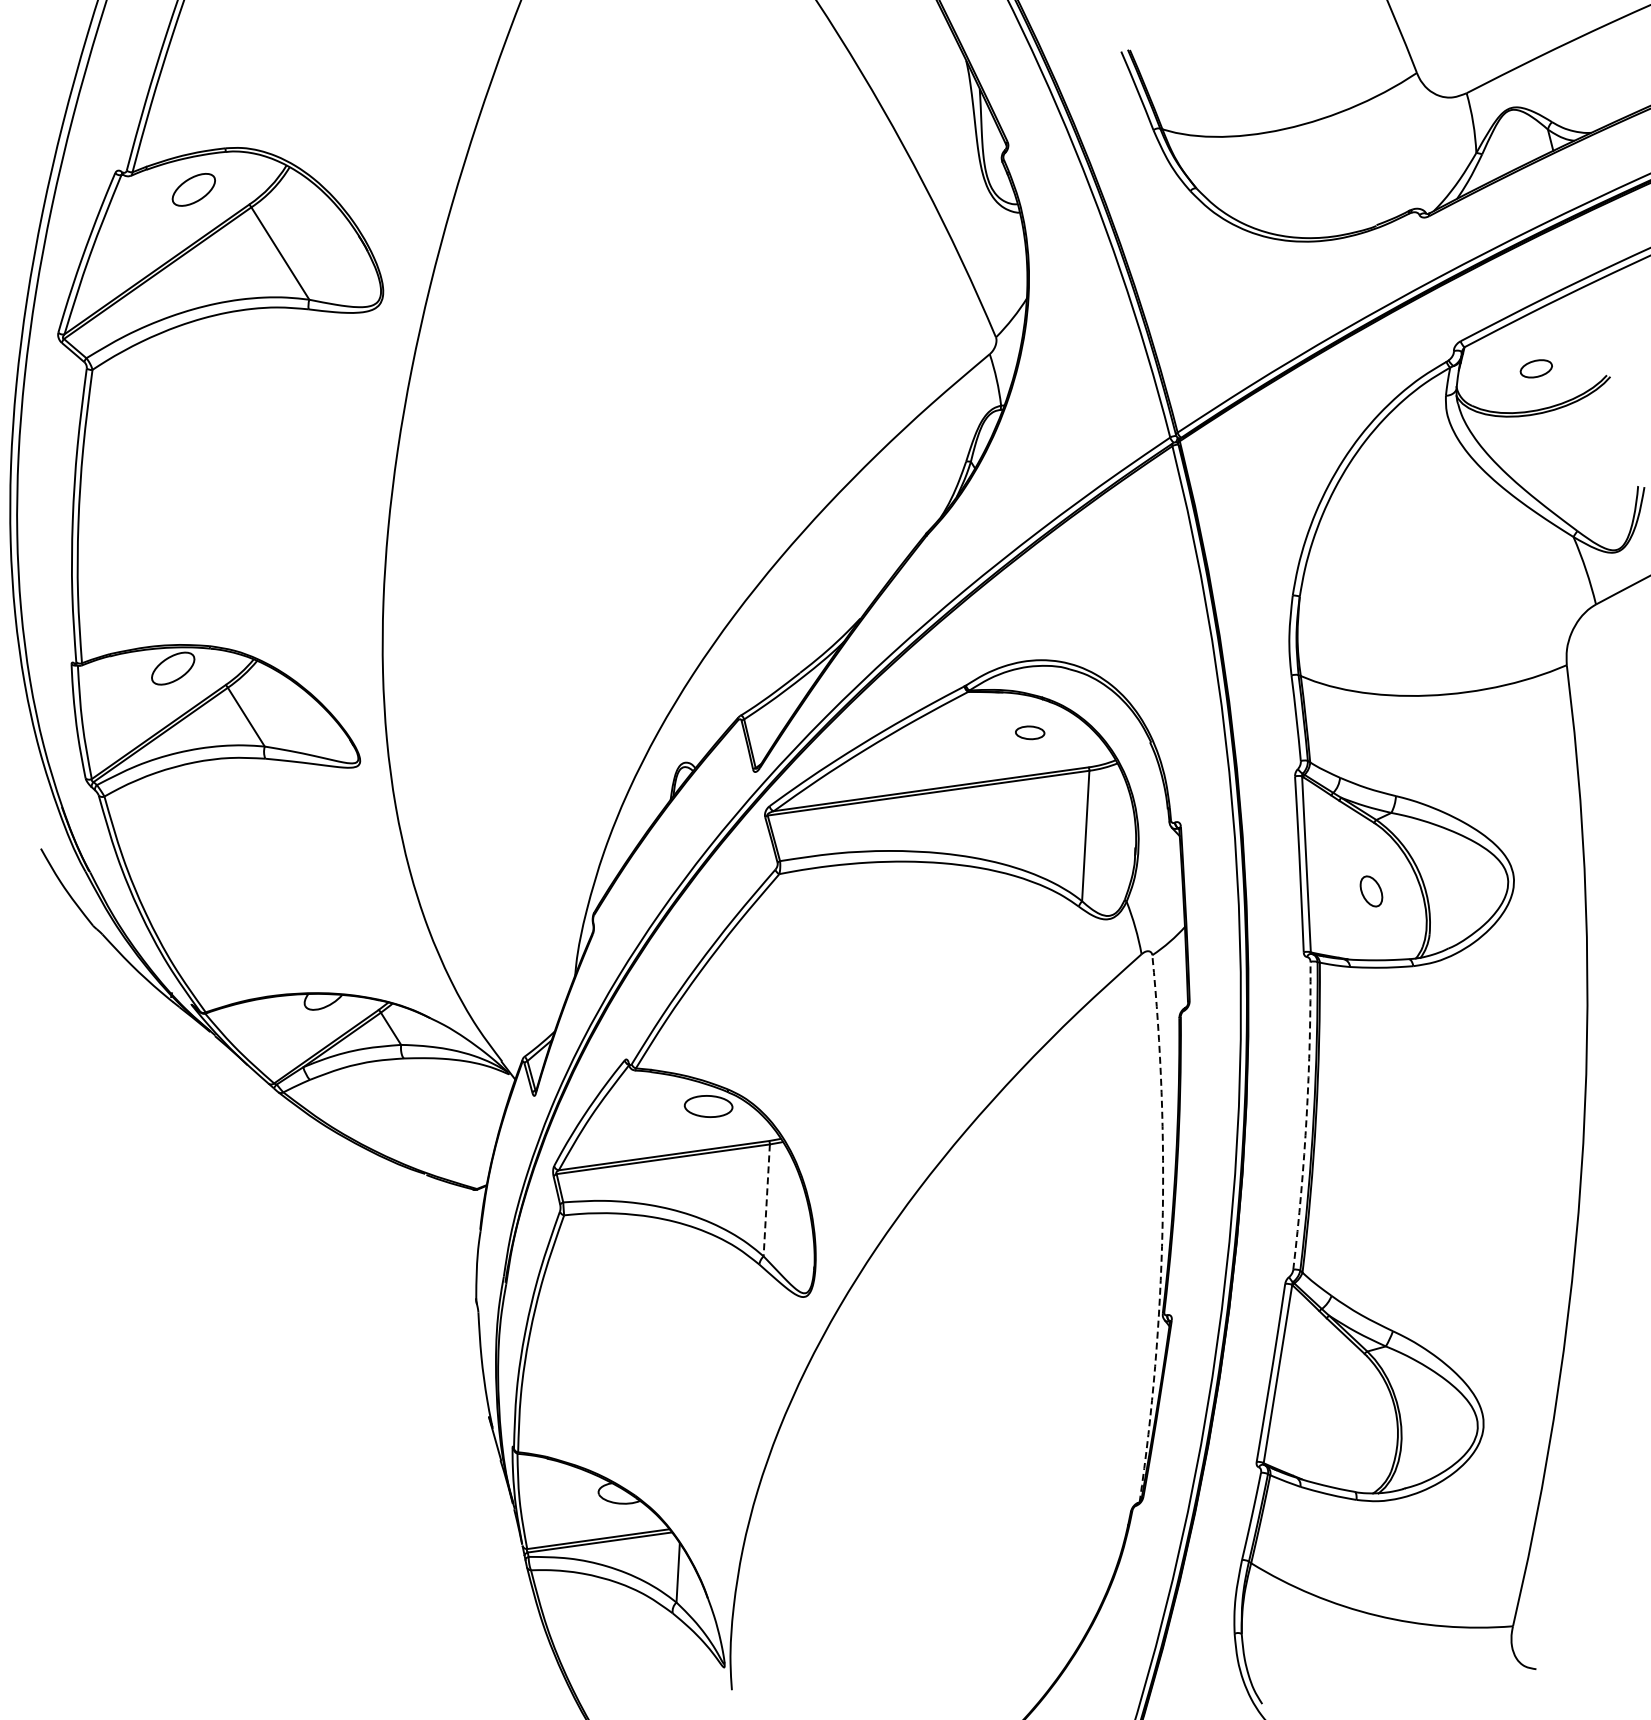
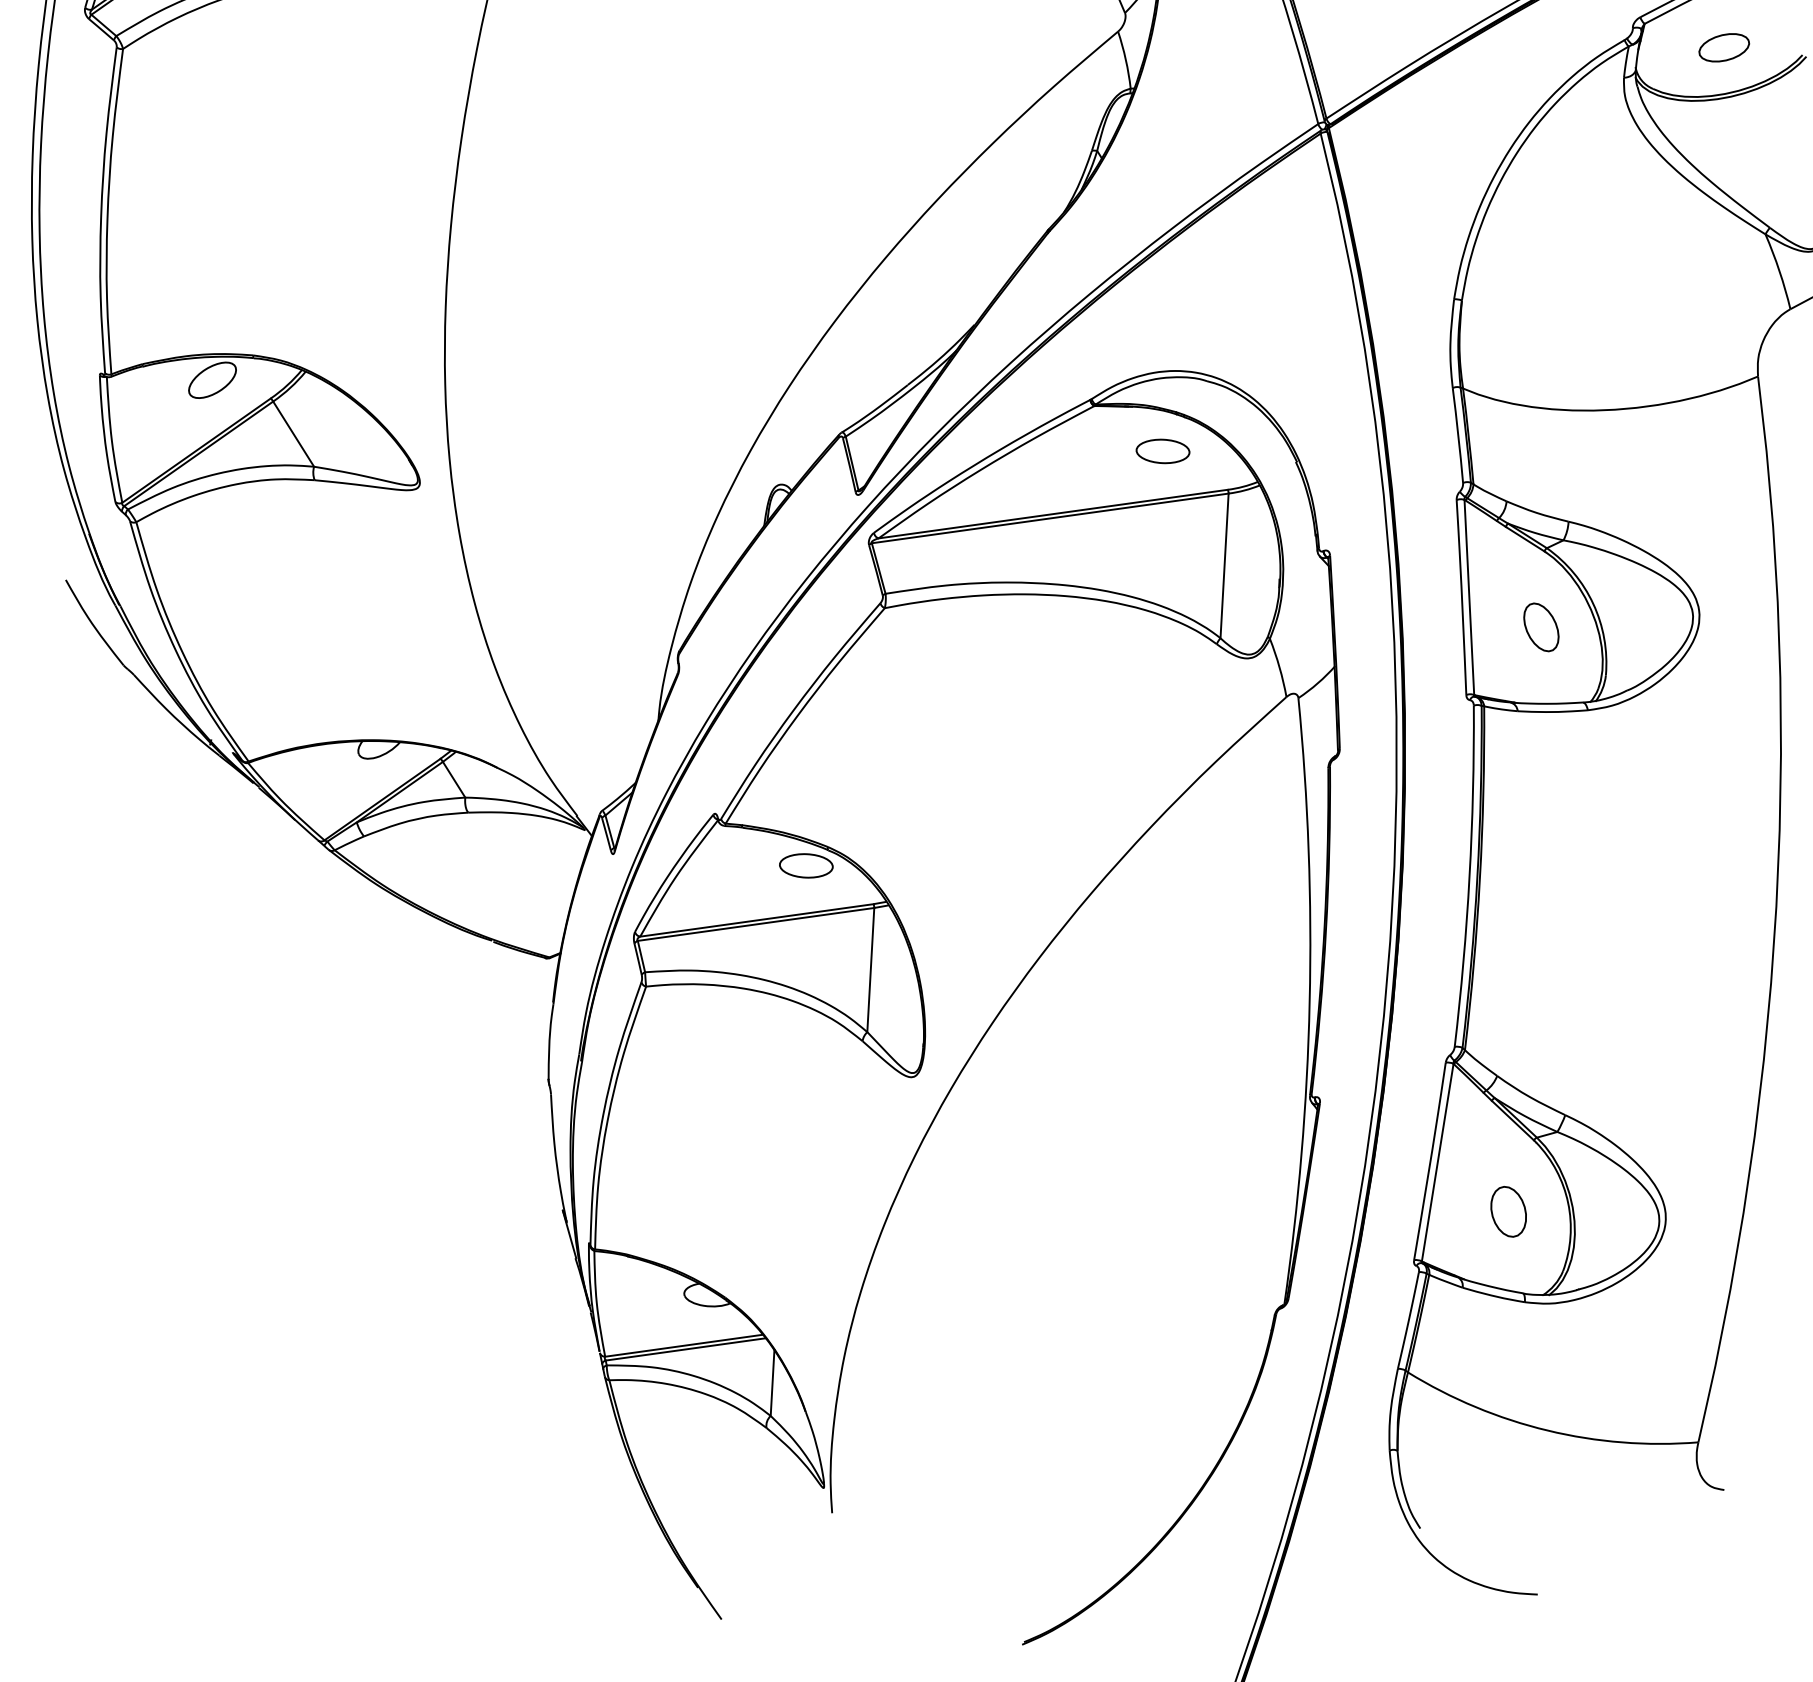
part: (1536, 368) -> (1724, 47), size x1.43
part: (1029, 732) -> (1162, 451), size x1.67
part: (1371, 891) -> (1541, 627), size x1.43
arc: (1306, 1116) -> (1469, 876), dashed -> solid
line: (766, 1200) -> (870, 970), dashed -> solid
arc: (1162, 1229) -> (1309, 1002), dashed -> solid
part: (1341, 1418) -> (1508, 1211), added

